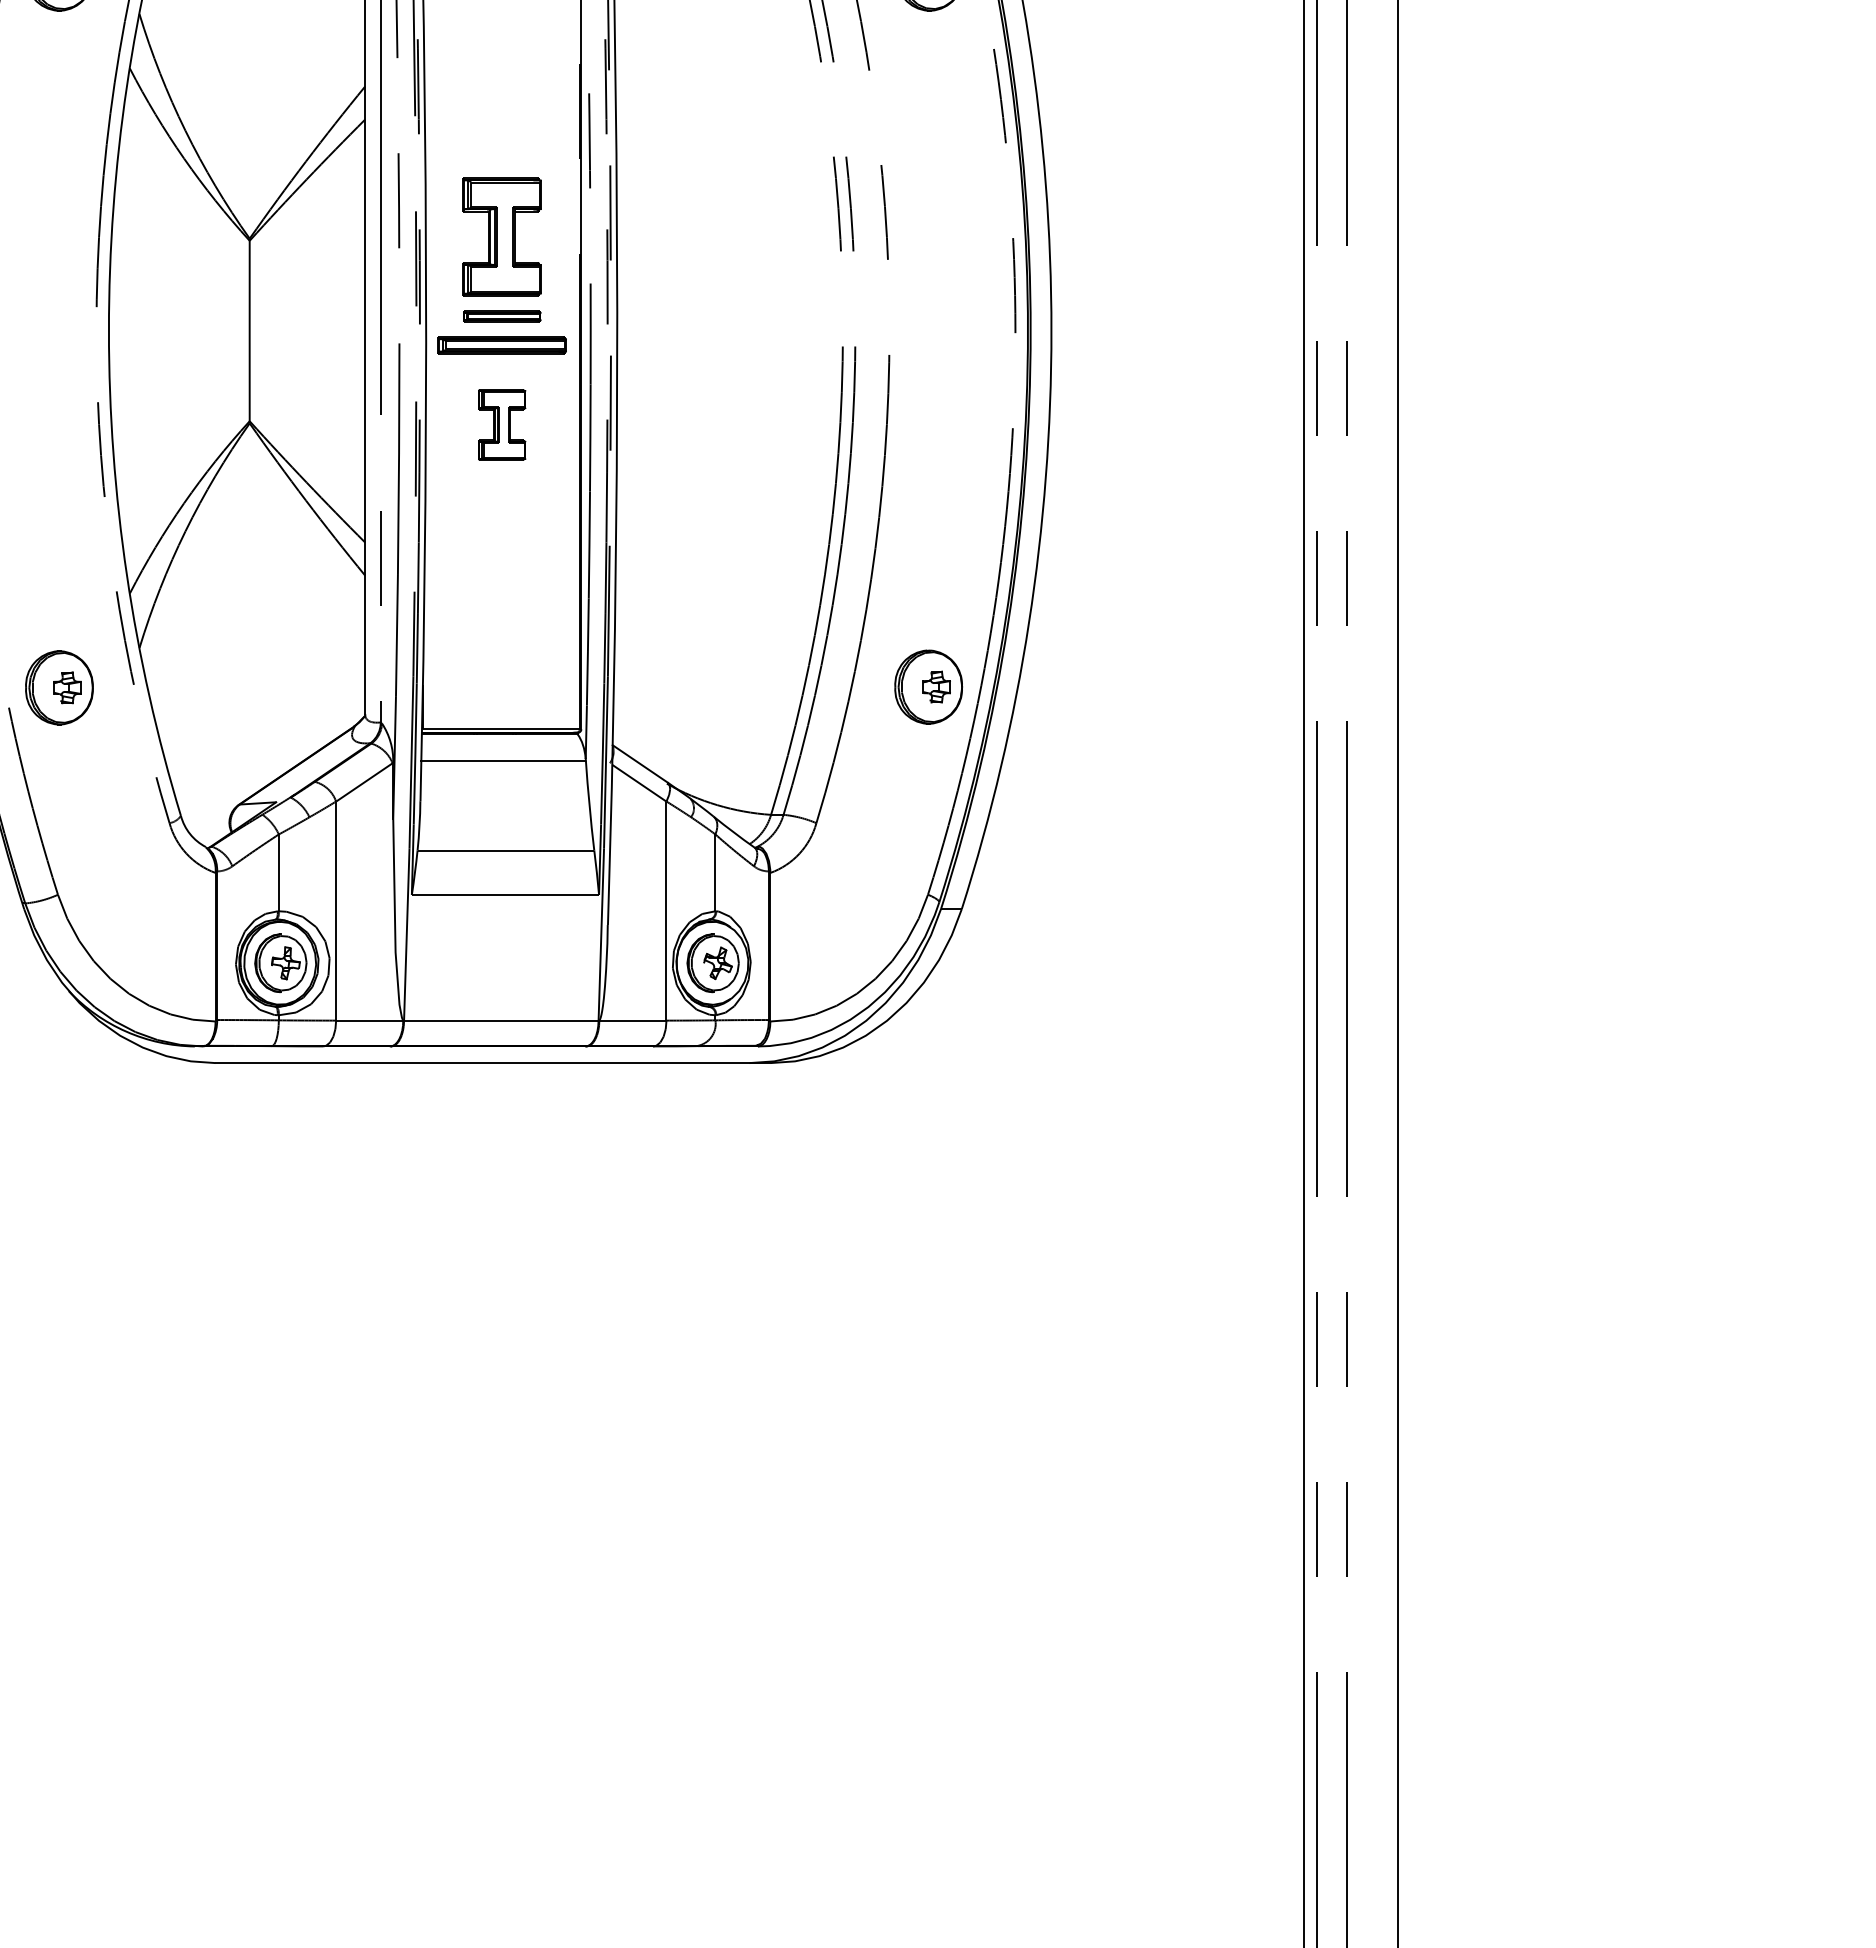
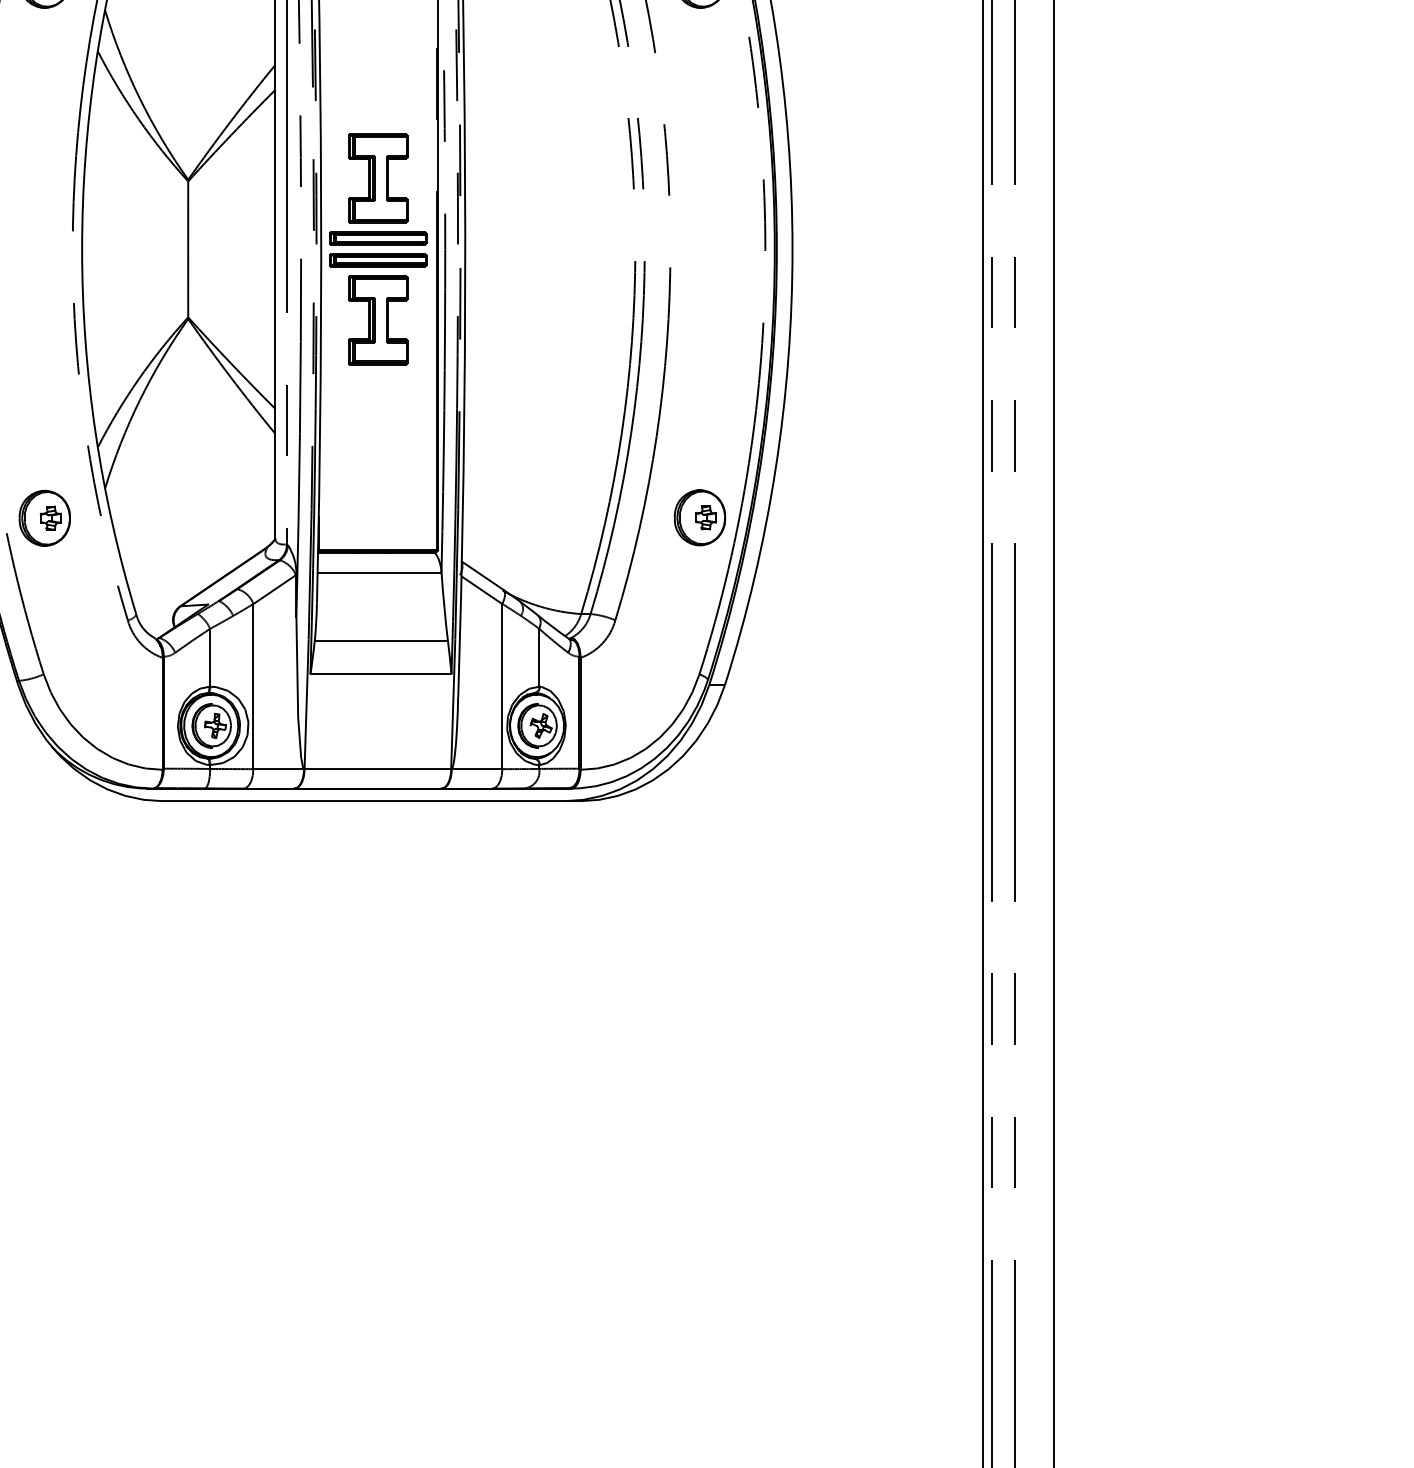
part: (501, 316) -> (378, 238), size x1.67
part: (501, 424) -> (378, 319), size x1.67

